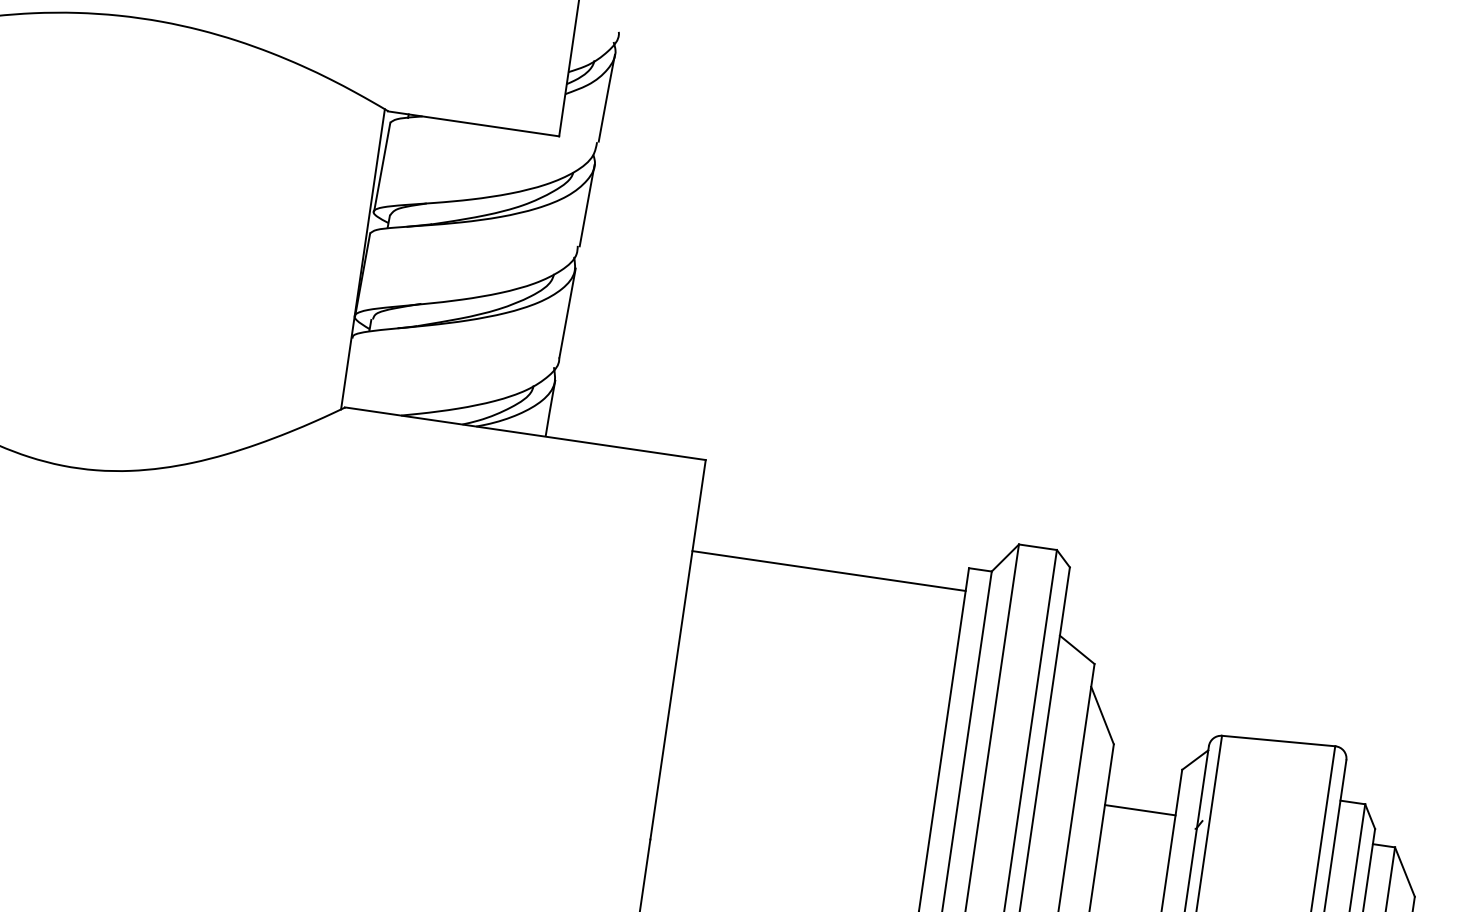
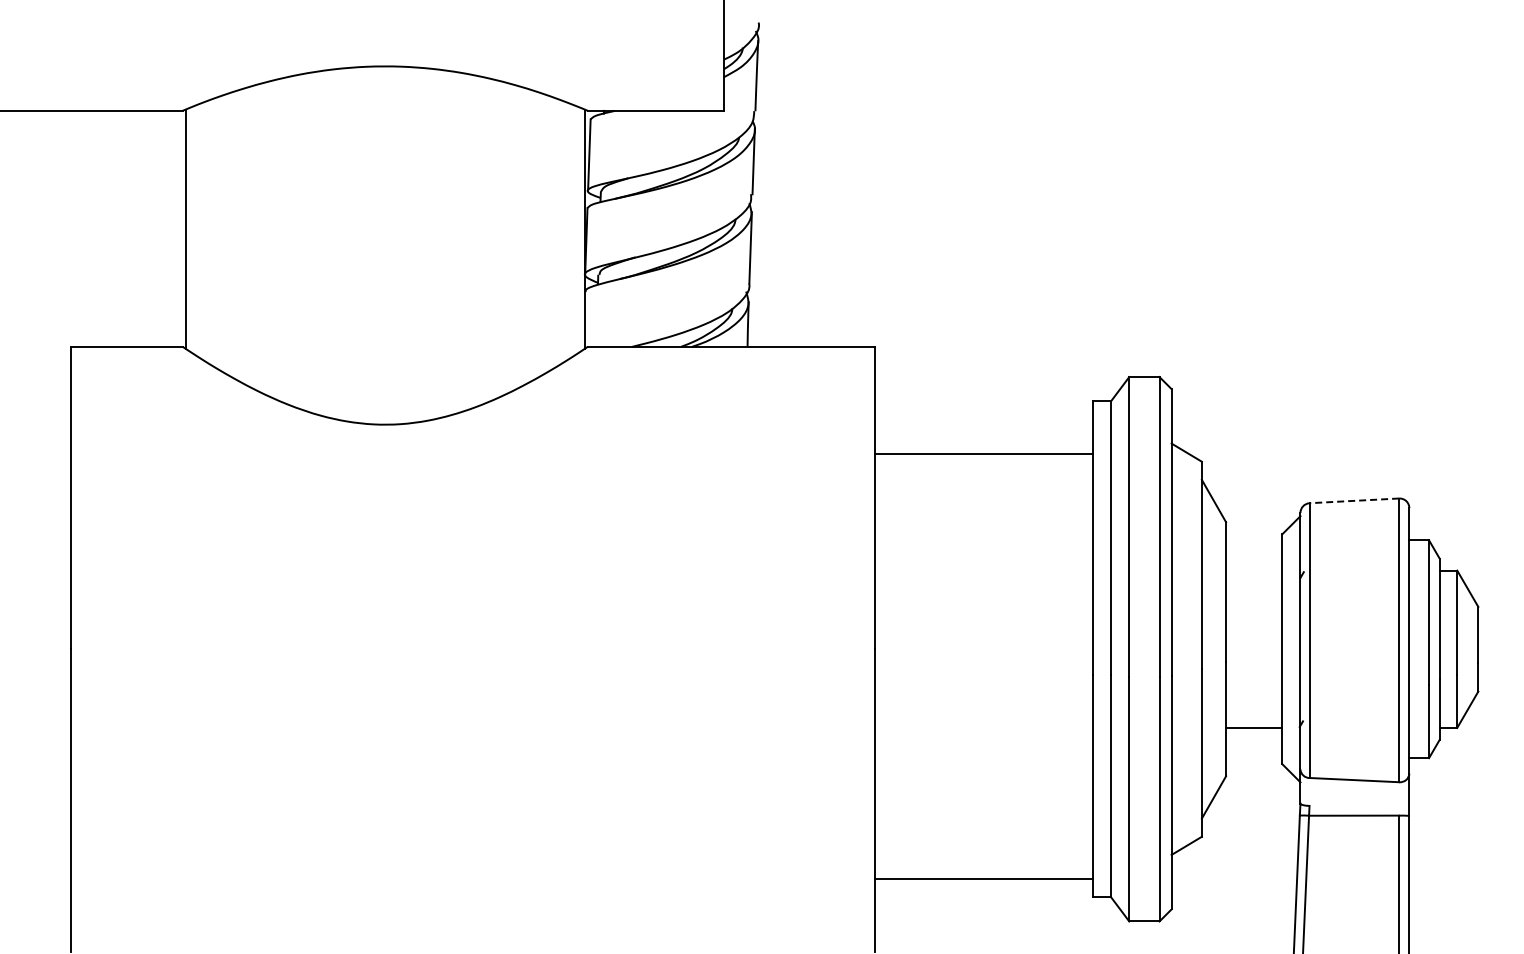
line: (828, 571) -> (983, 454), moved
line: (1278, 740) -> (1354, 500), solid -> dashed
line: (1140, 810) -> (1254, 570), removed

